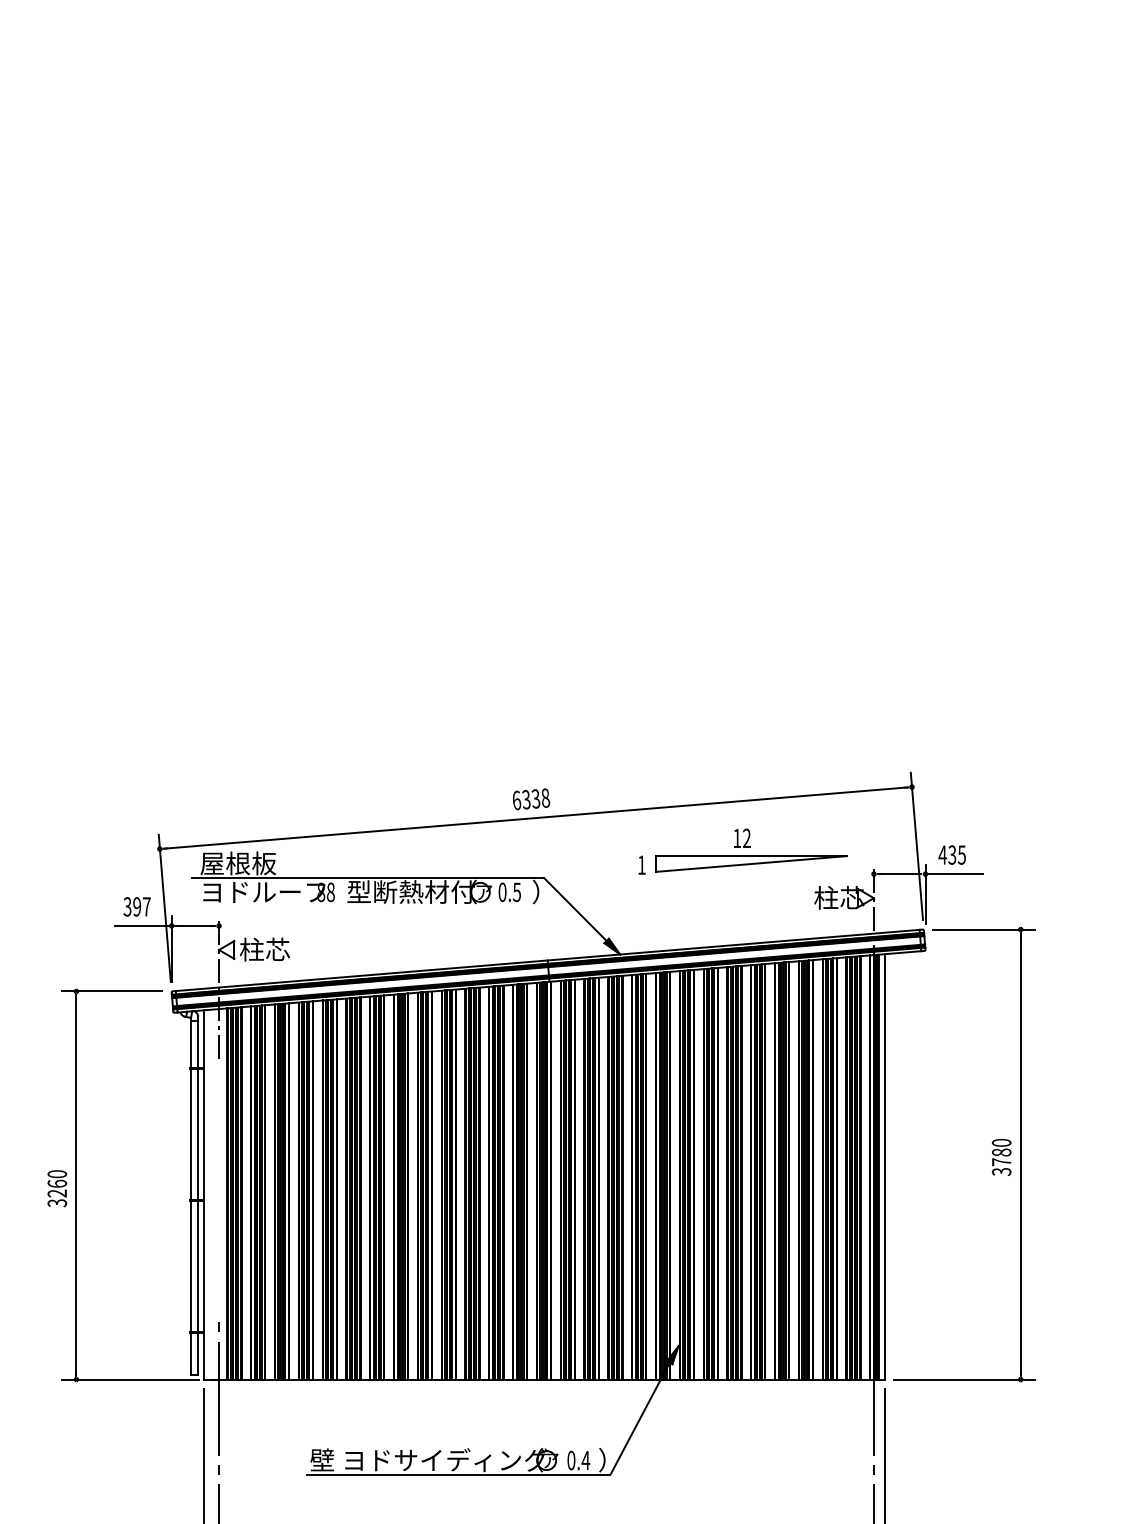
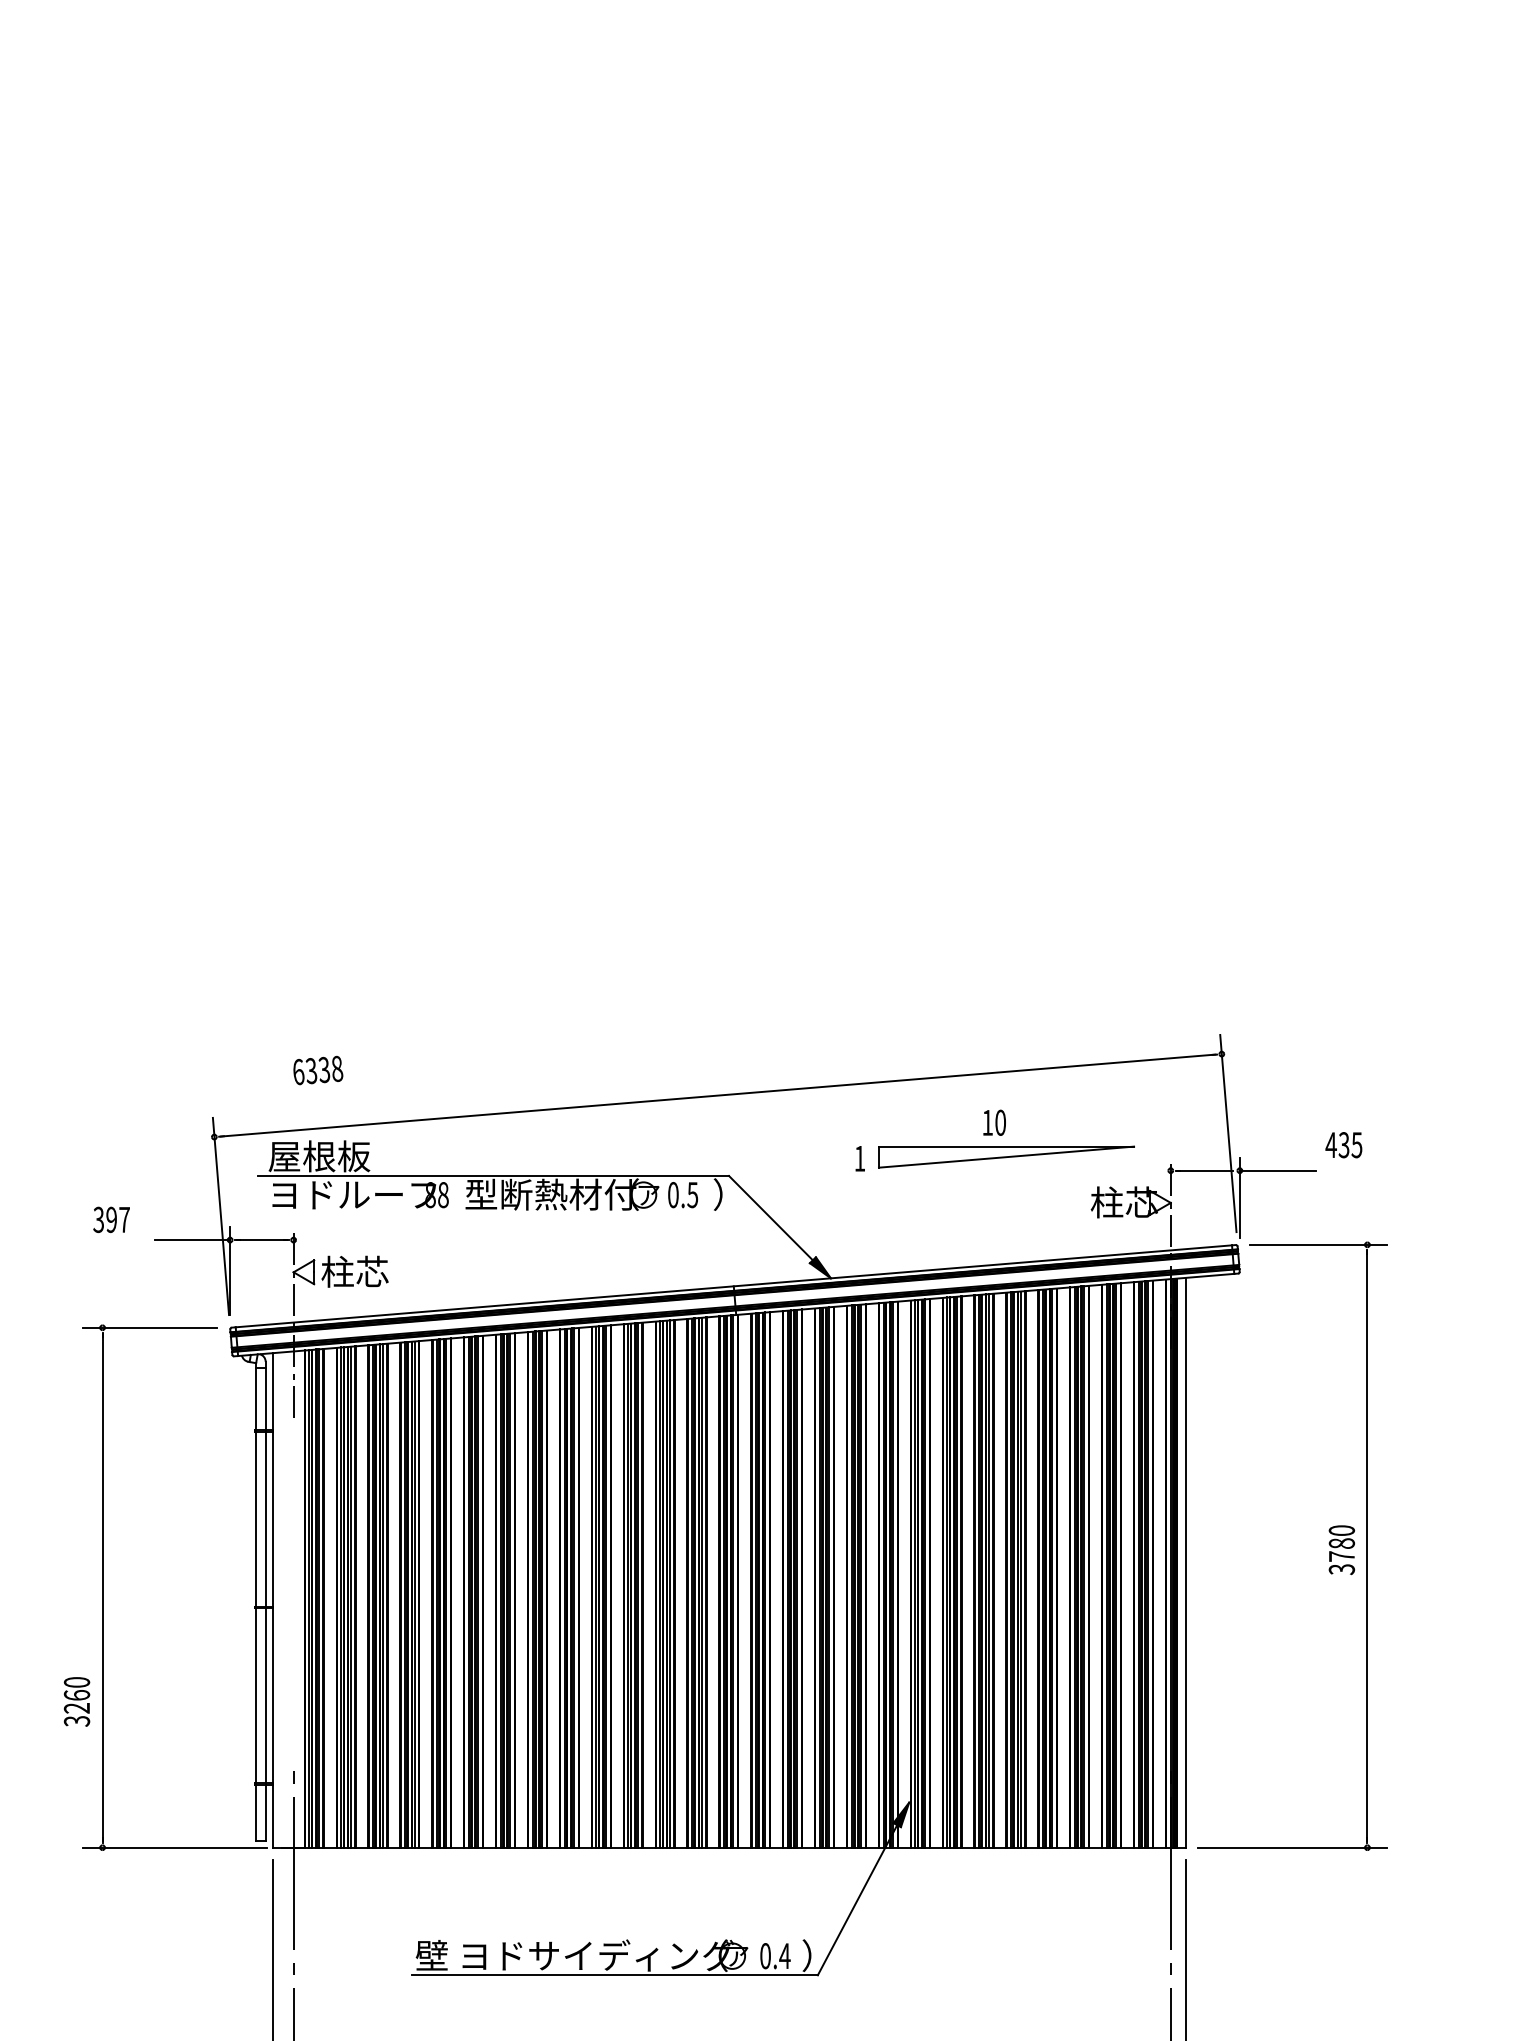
text: (531, 799) -> (318, 1070), moved
text: (746, 838) -> (1000, 1122), 12 -> 10
text: (951, 854) -> (1342, 1144), moved
text: (136, 906) -> (110, 1219), moved
text: (57, 1188) -> (77, 1701), moved

